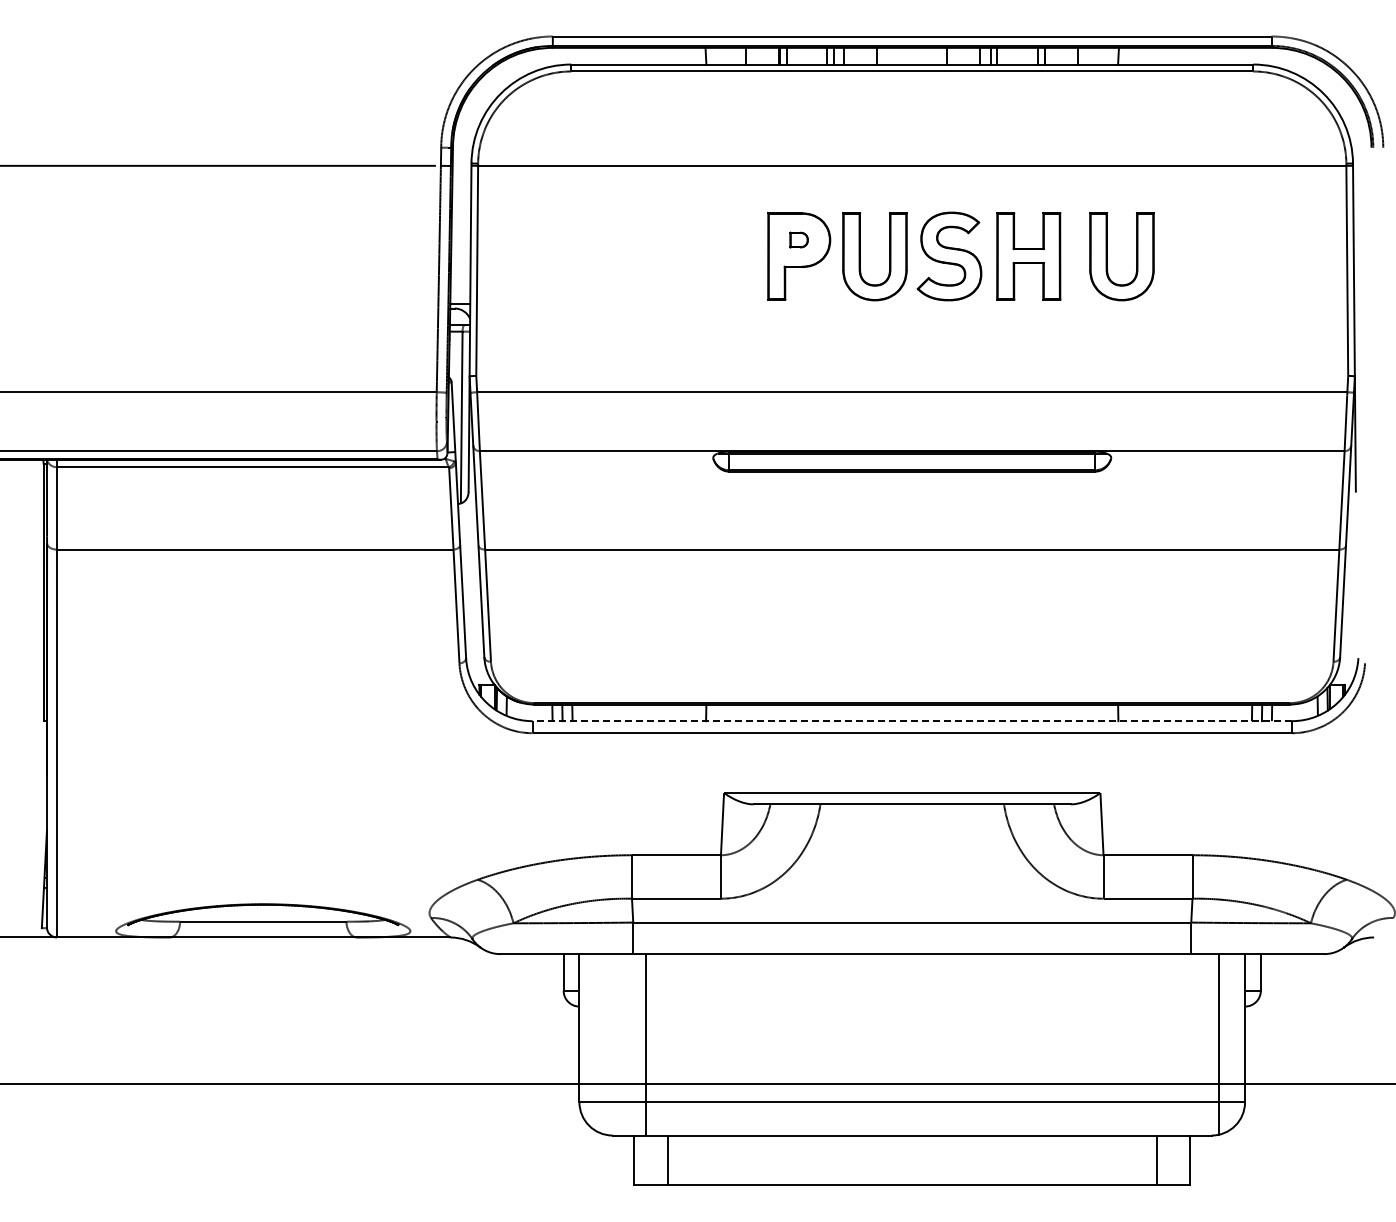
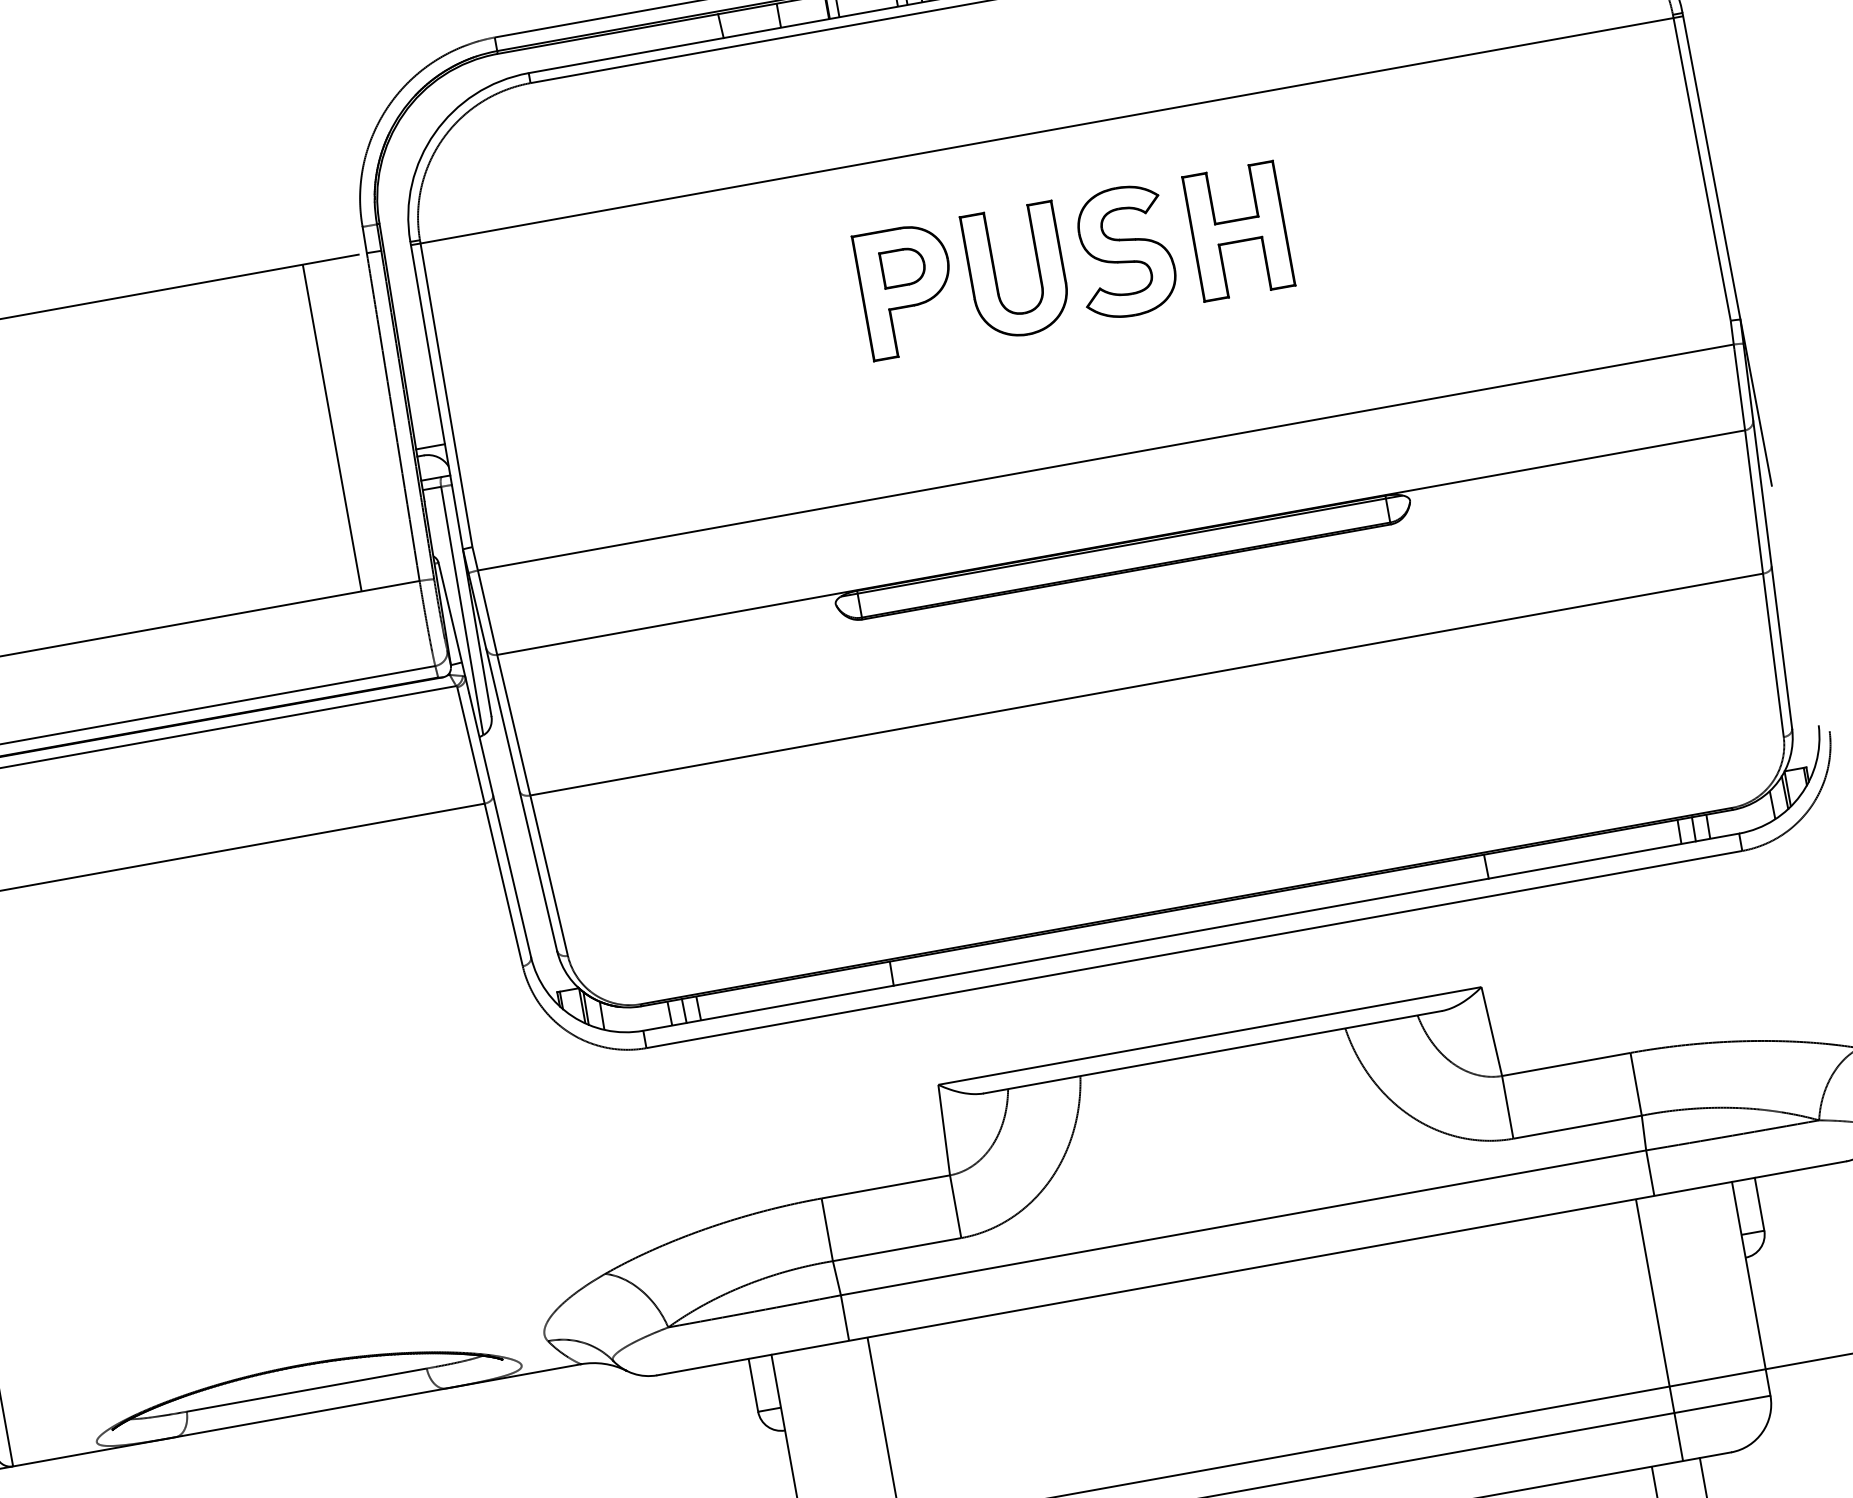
part: (798, 239) -> (902, 266), size x1.67
part: (1107, 256) -> (1352, 210), removed
line: (396, 278) -> (332, 427), added
line: (912, 721) -> (1191, 932), dashed -> solid
line: (1219, 1044) -> (1659, 1329), moved

